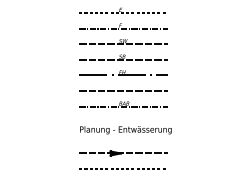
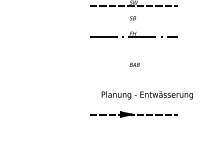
line: (123, 59) -> (134, 20), removed
line: (123, 91) -> (134, 52), removed
line: (123, 106) -> (134, 67), removed
text: (125, 130) -> (147, 95), moved
line: (123, 169) -> (134, 130), removed

